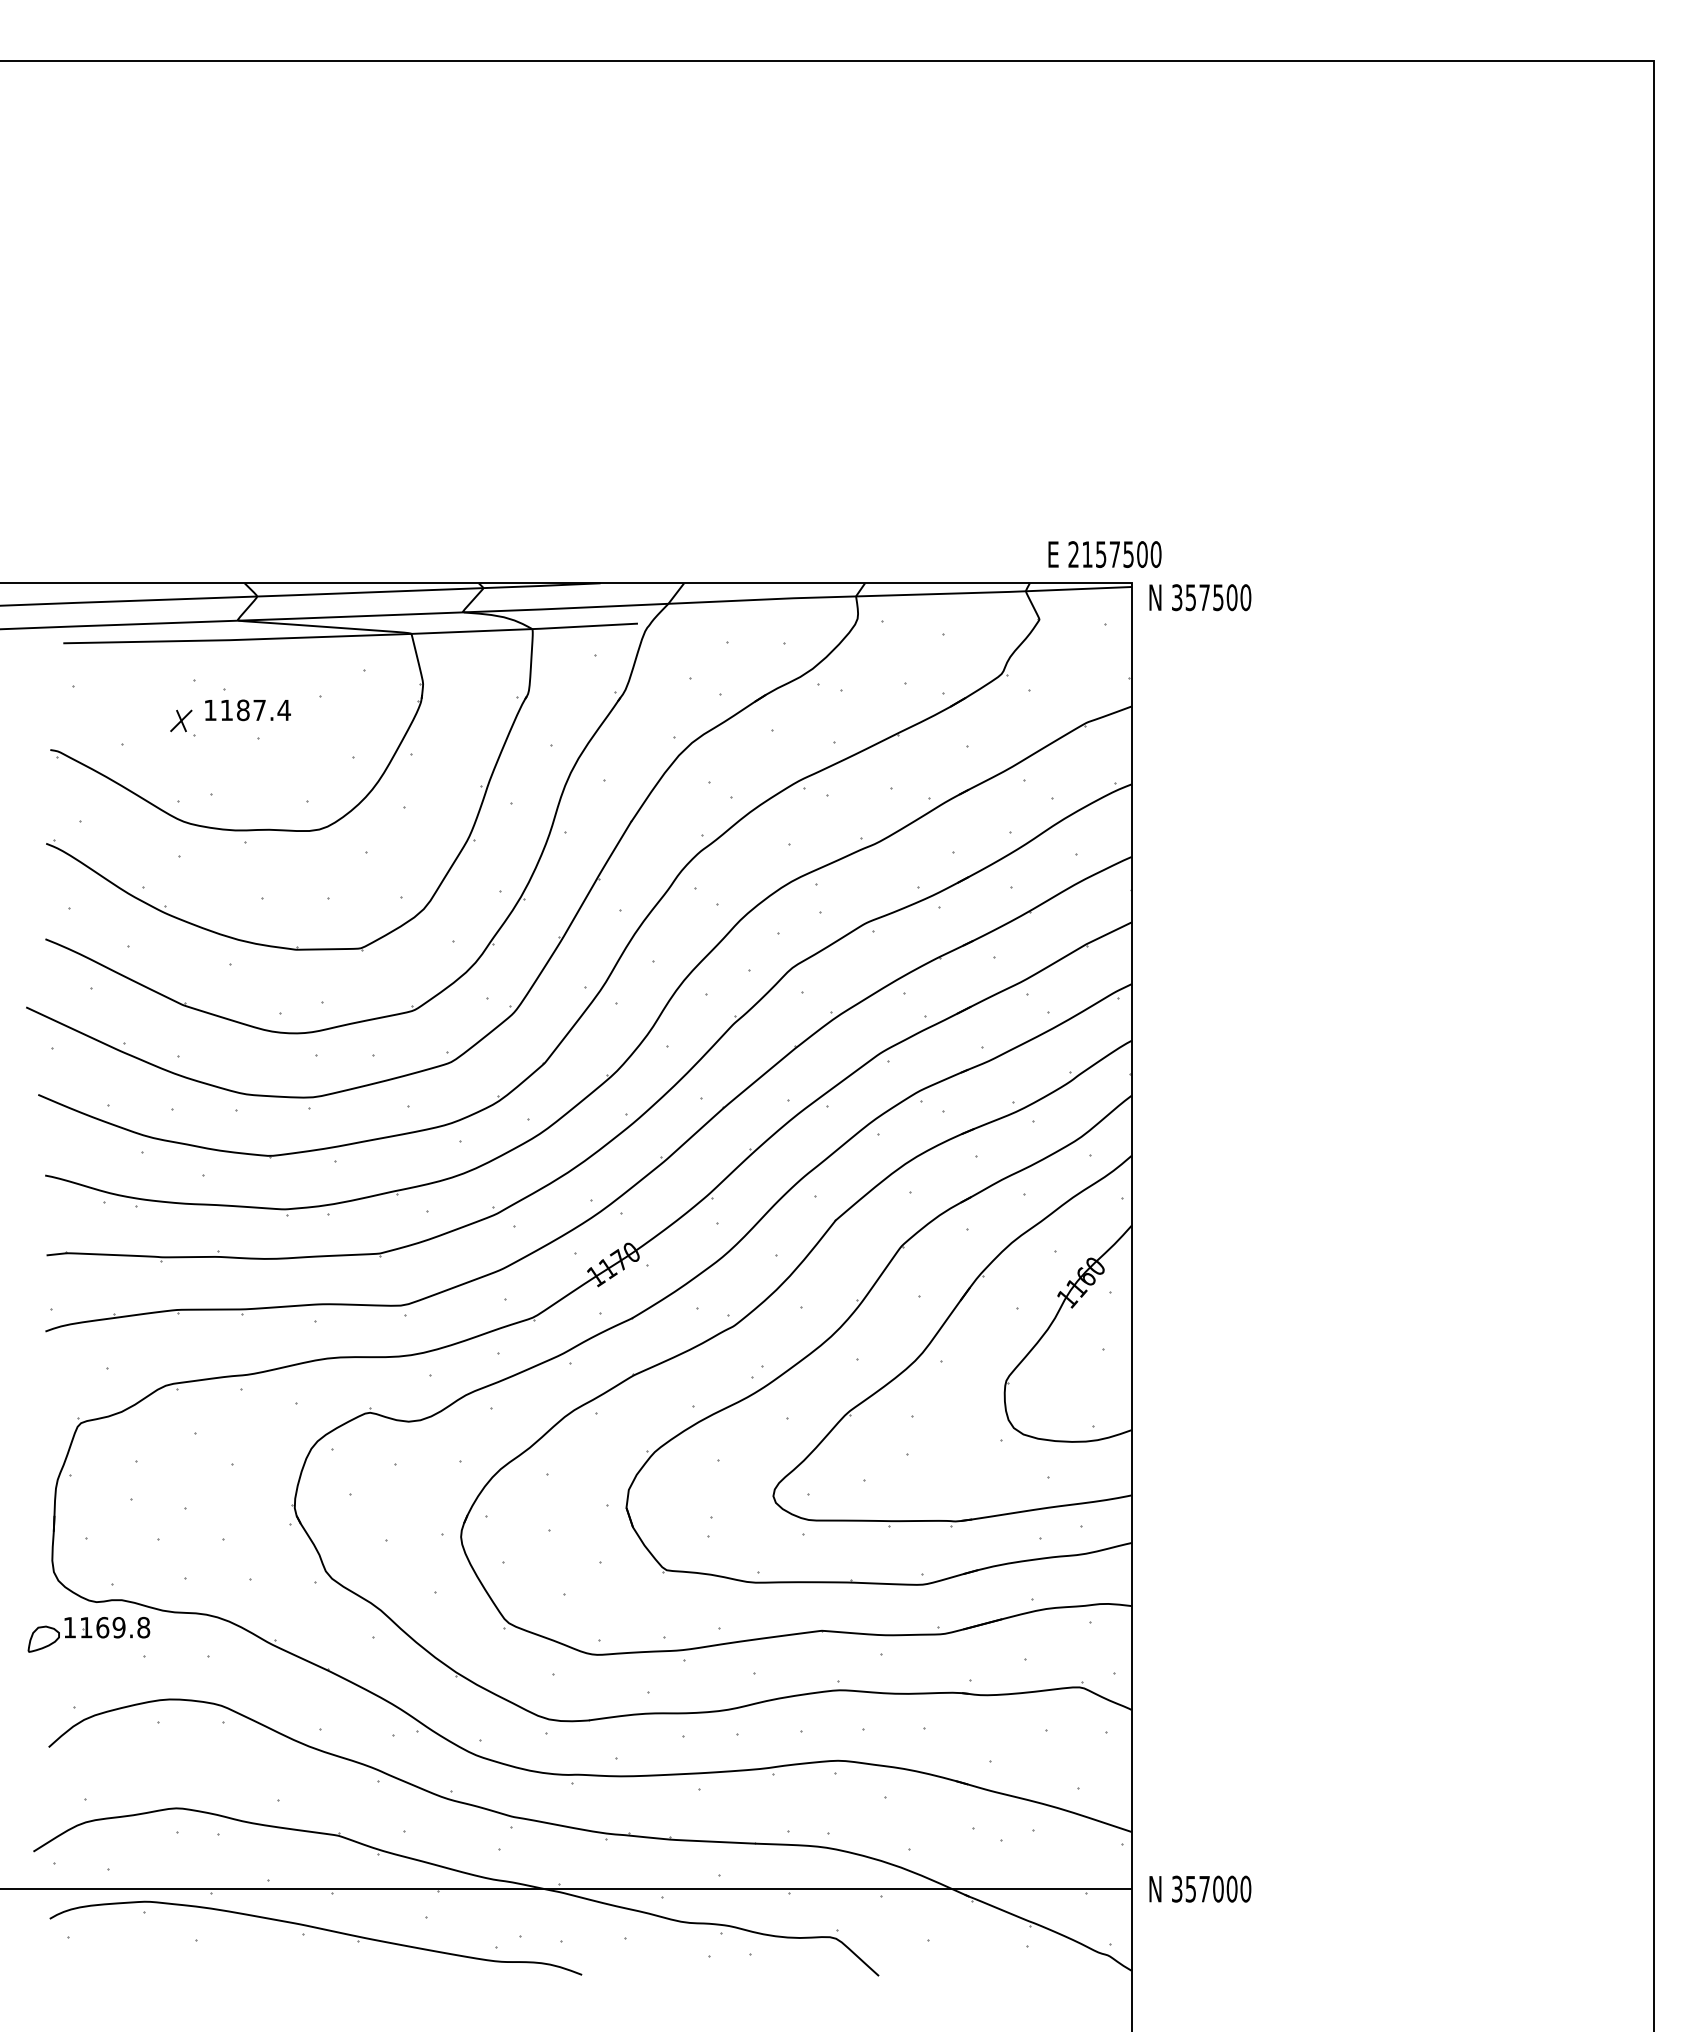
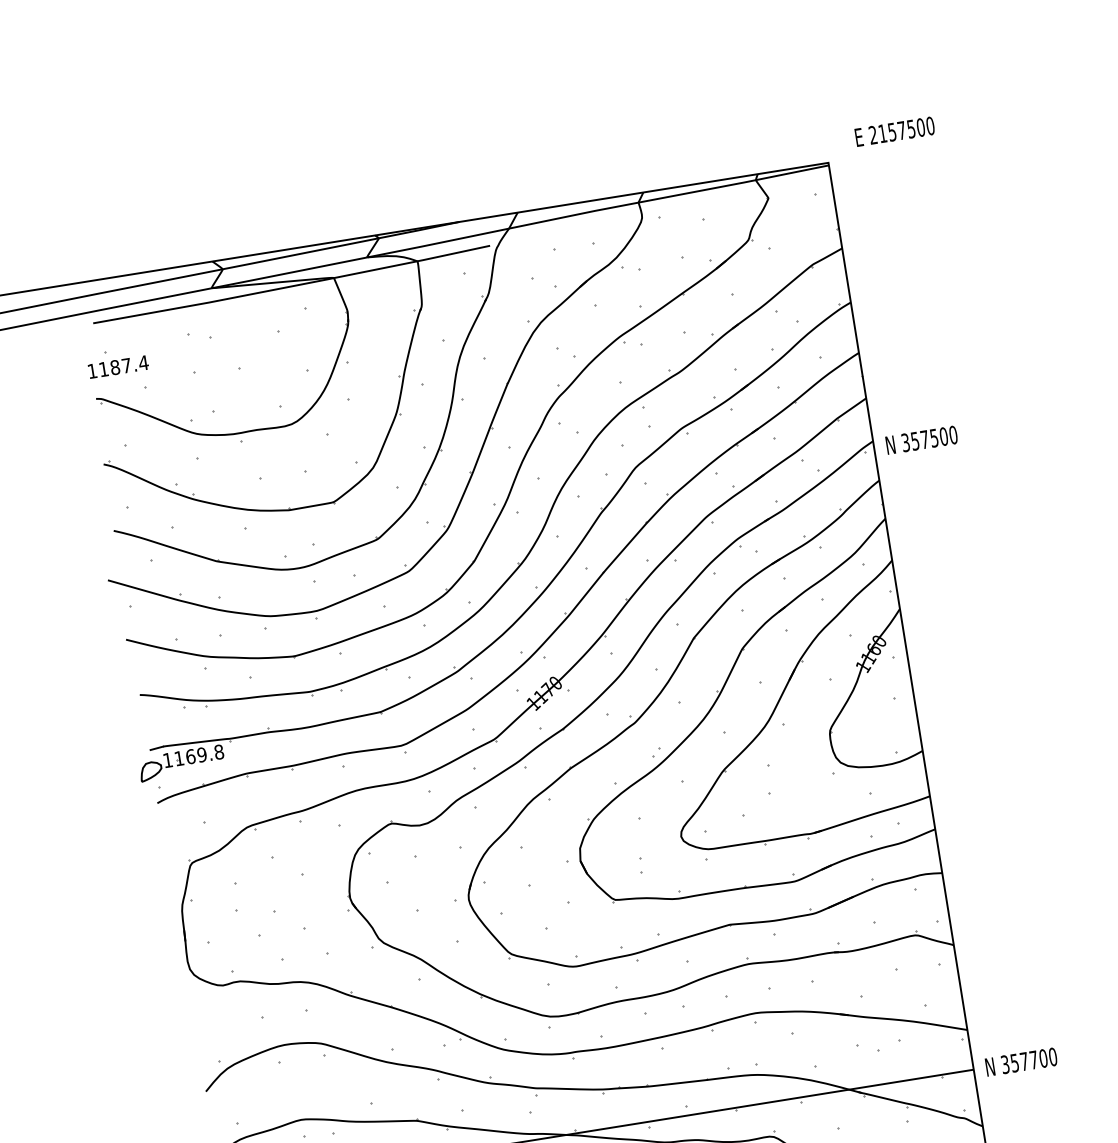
text: (1104, 554) -> (894, 131), moved
text: (1200, 597) -> (921, 440), moved
text: (247, 710) -> (118, 367), moved
part: (181, 720) -> (183, 363), removed
part: (88, 1634) -> (181, 763), moved
text: (1218, 1888) -> (1033, 1059), 357000 -> 357700

